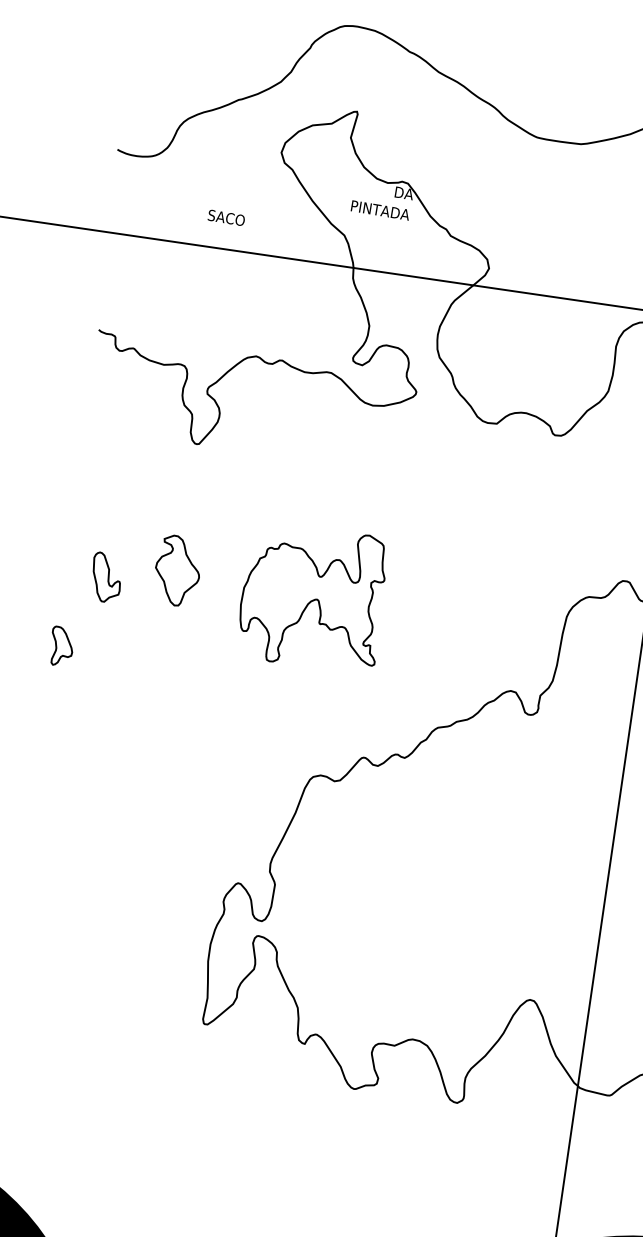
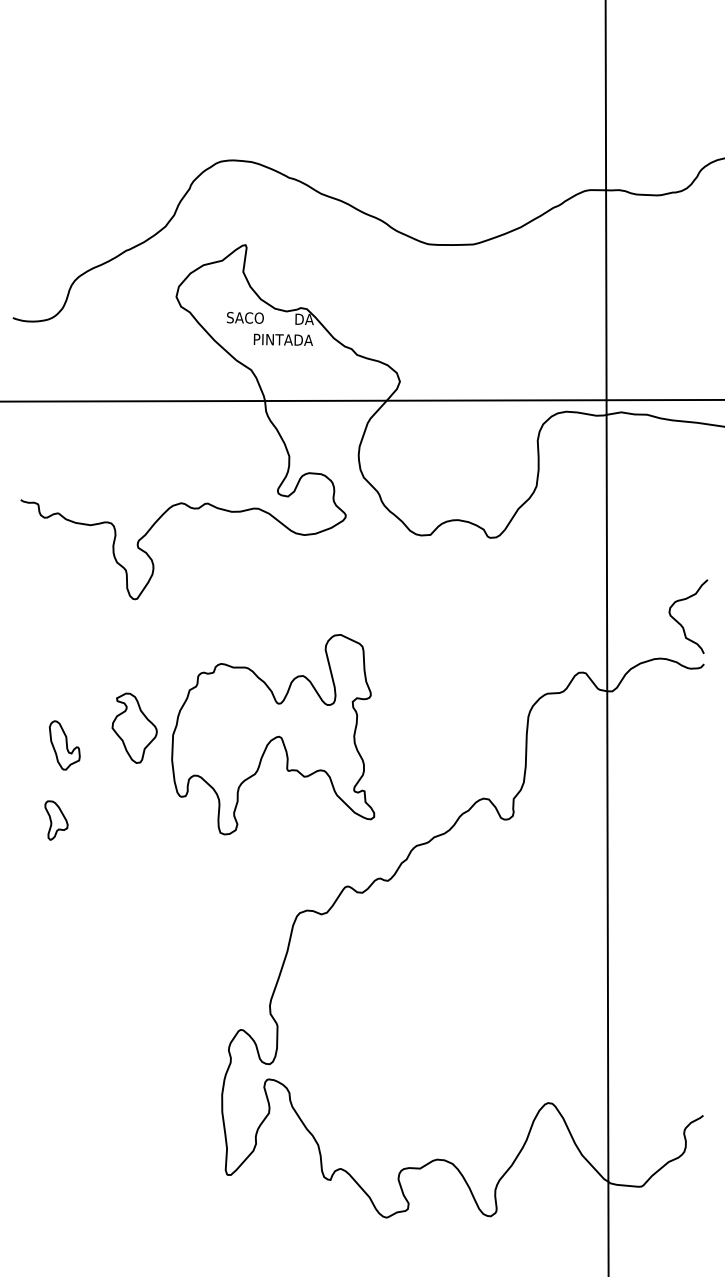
text: (226, 217) -> (245, 317), moved
part: (313, 597) -> (273, 734), size x1.43
part: (61, 646) -> (56, 820), moved

